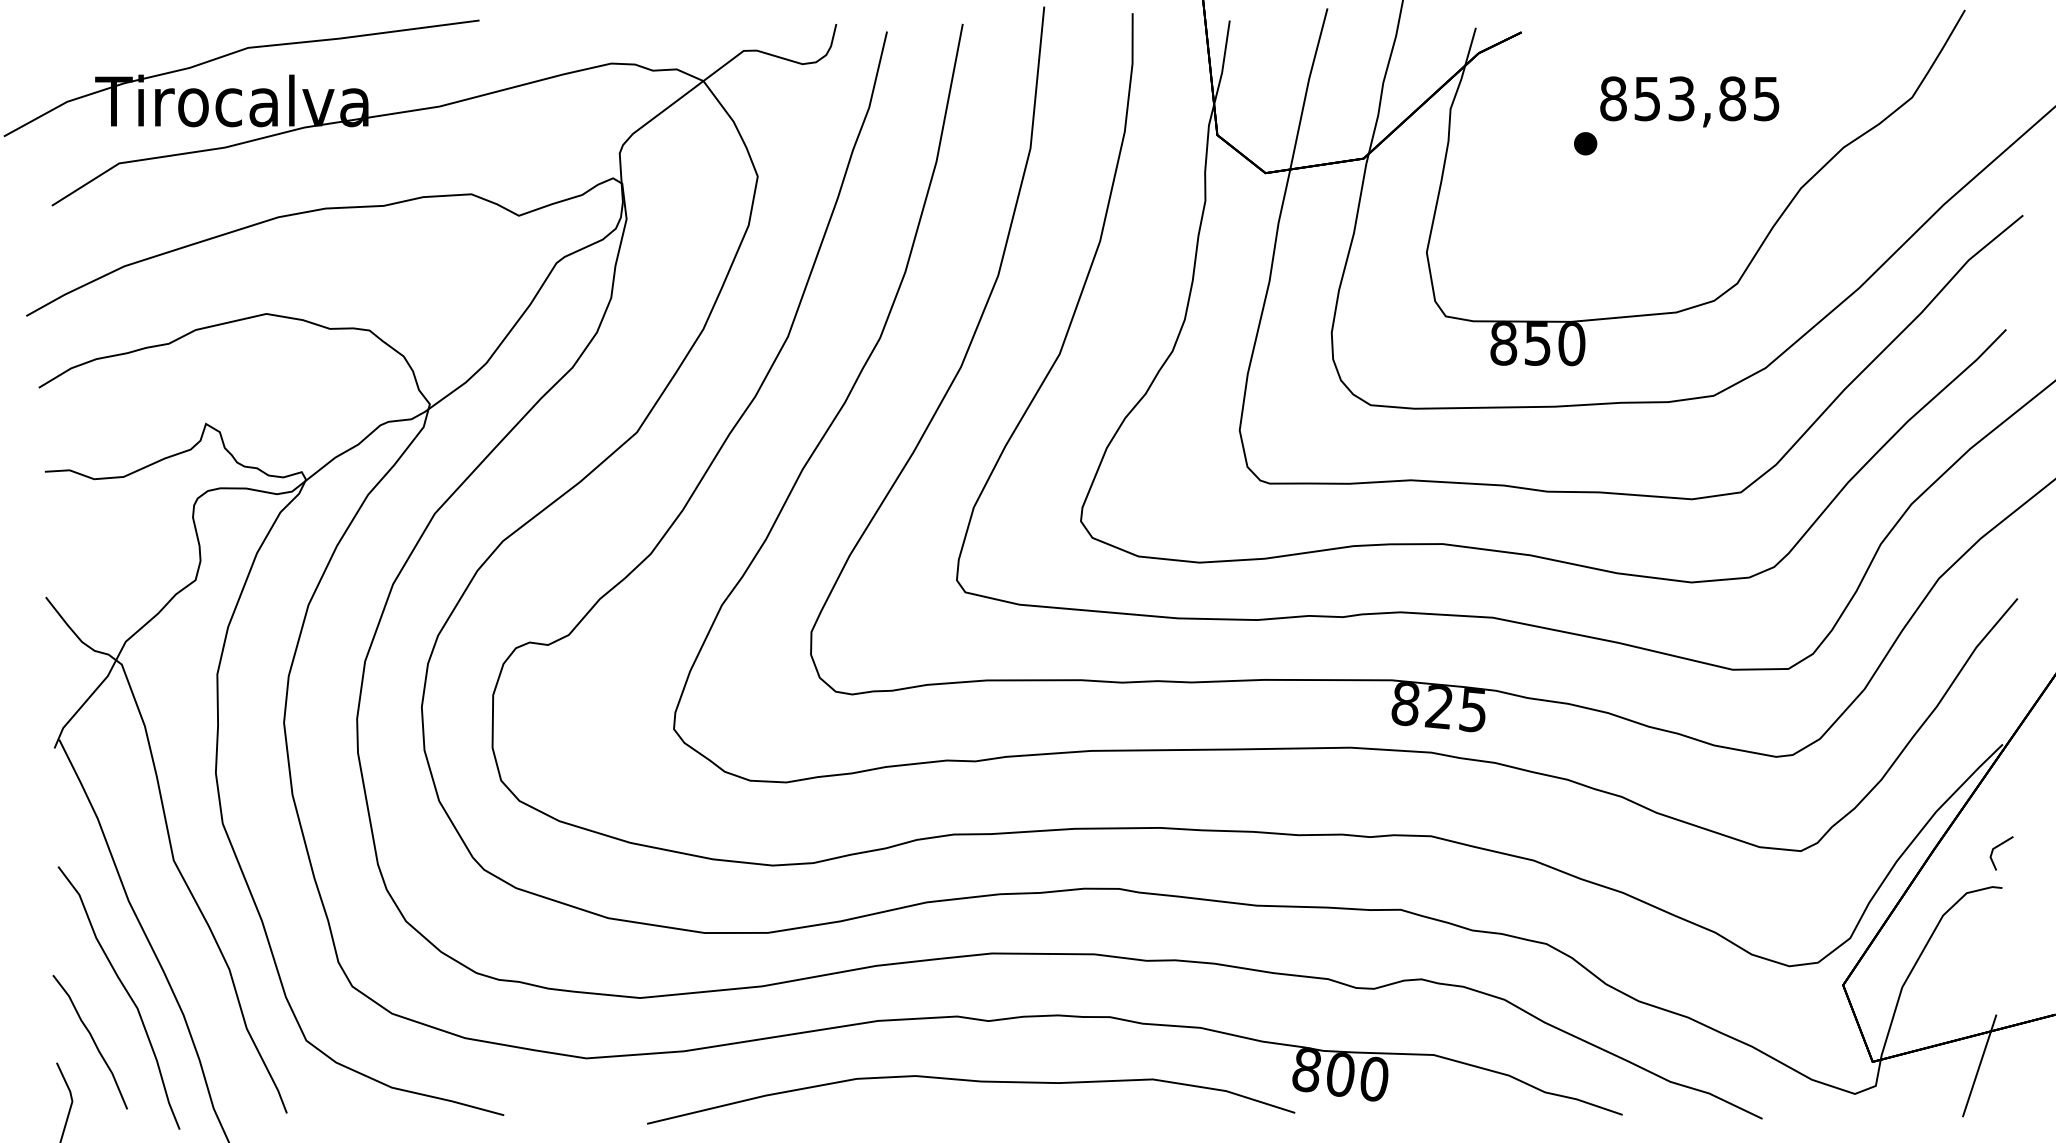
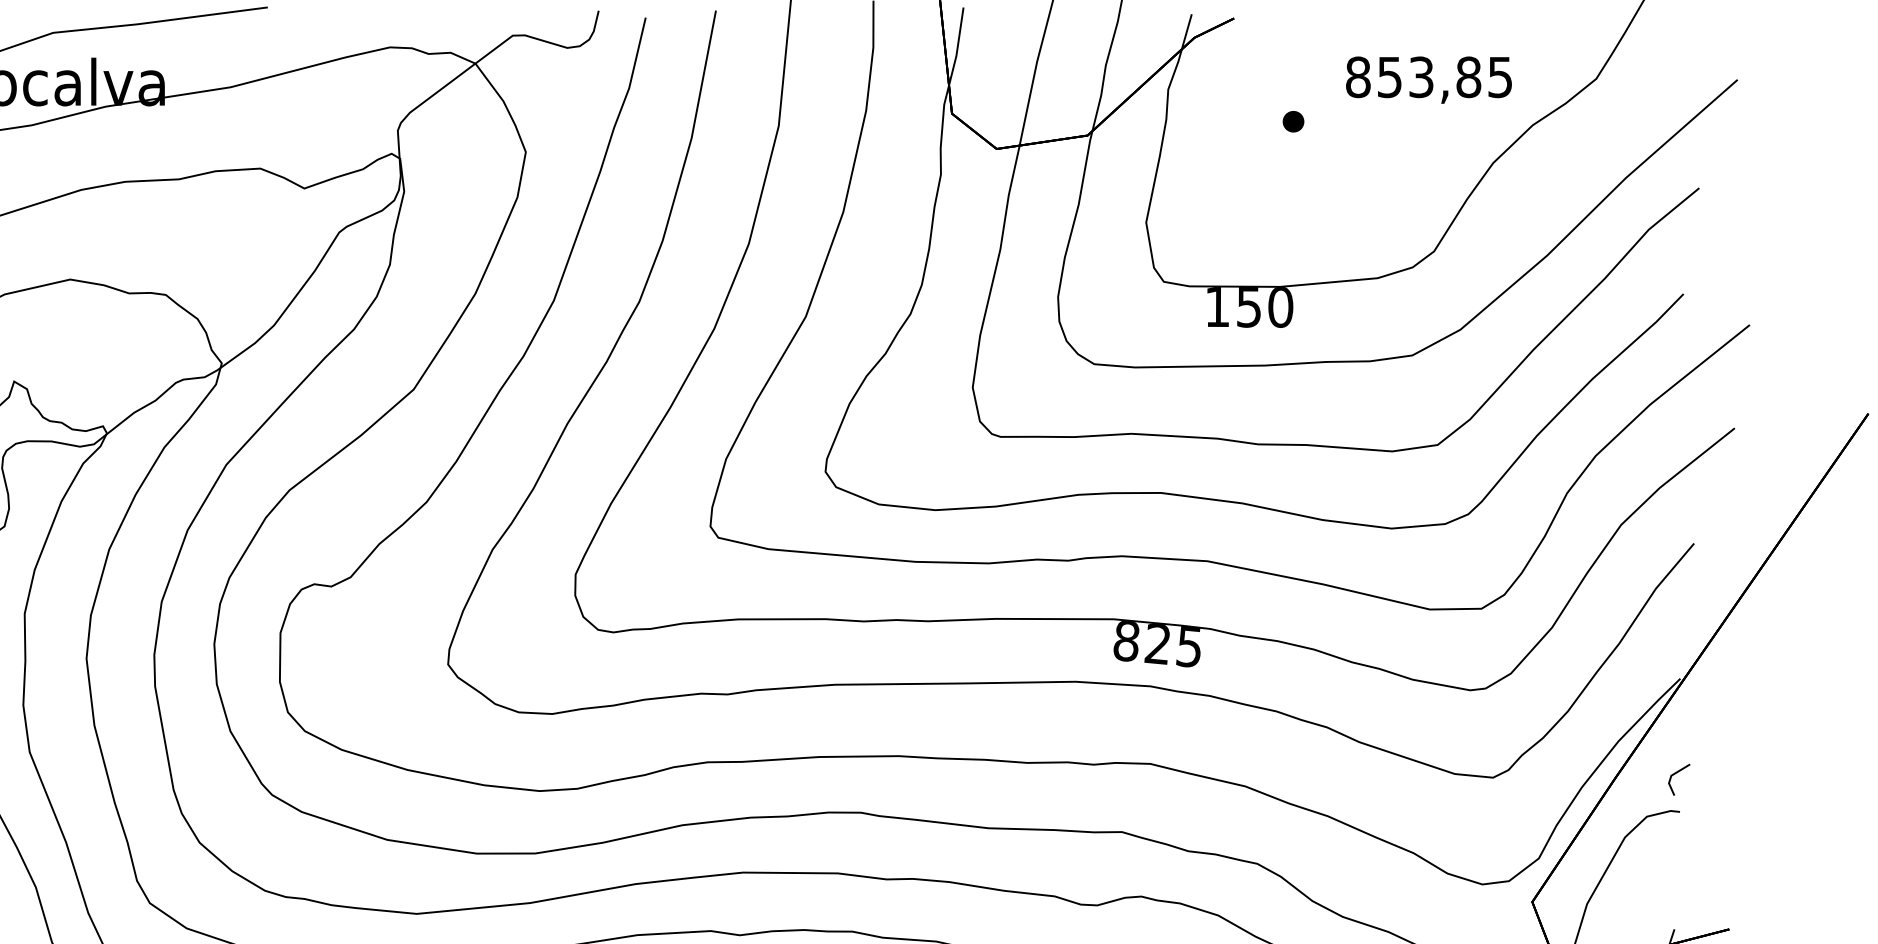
text: (1689, 101) -> (1428, 79), moved
text: (1503, 343) -> (1217, 306), 850 -> 150

